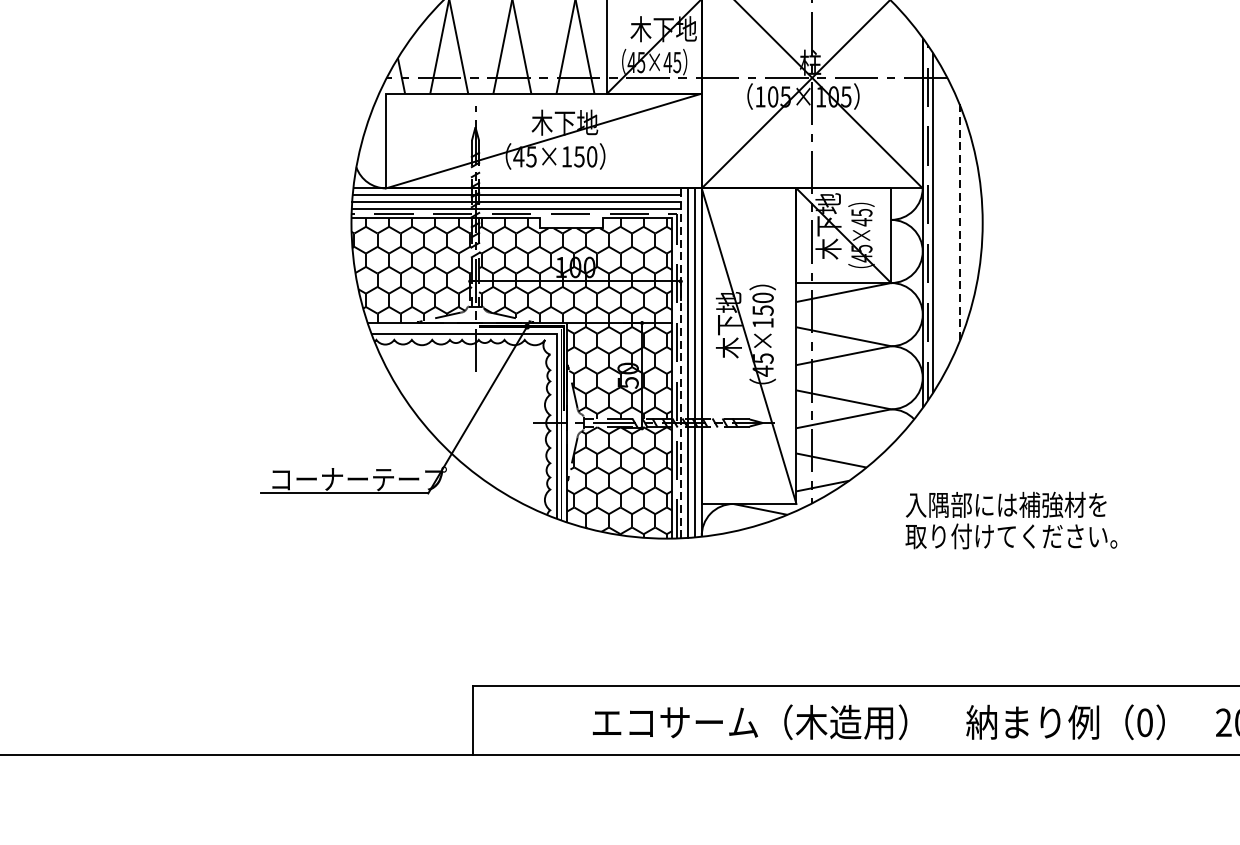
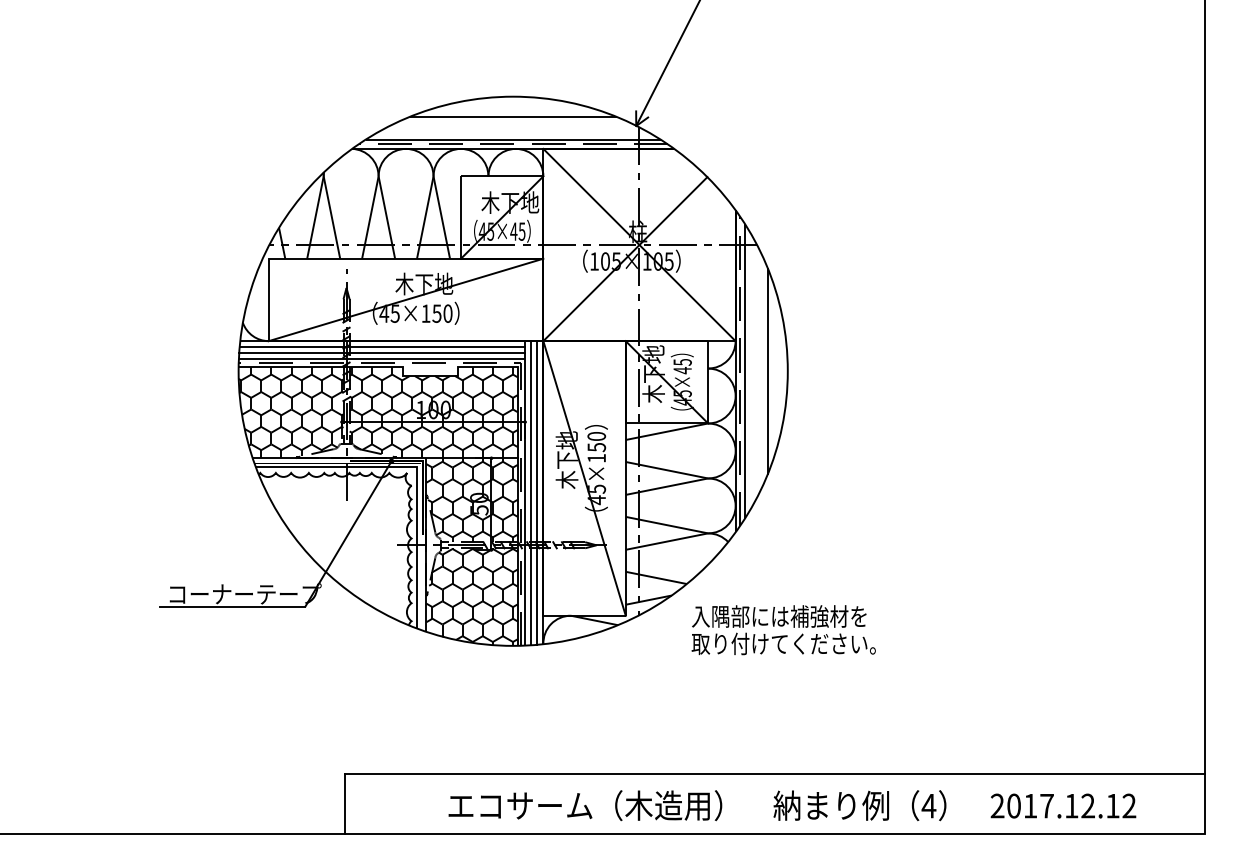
line: (959, 223) -> (767, 371), dashed -> solid
line: (681, 362) -> (525, 492), dashed -> solid
text: (1011, 520) -> (783, 630), moved
text: (1144, 722) -> (928, 805), 0 -> 4

